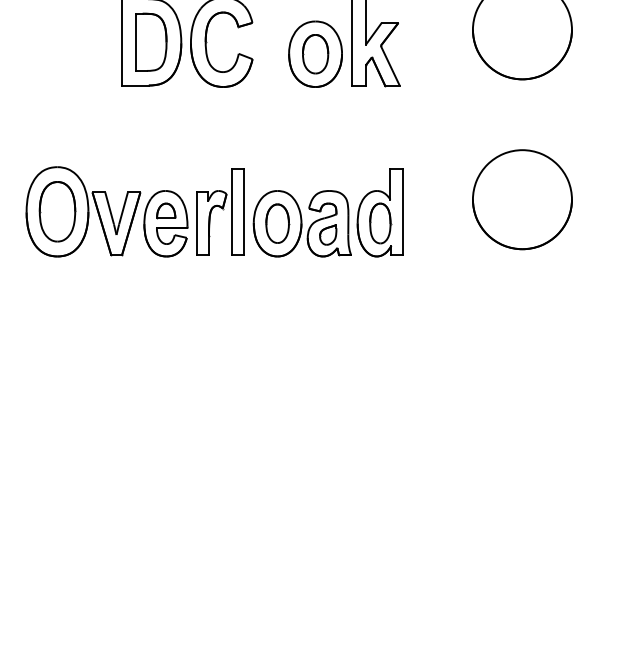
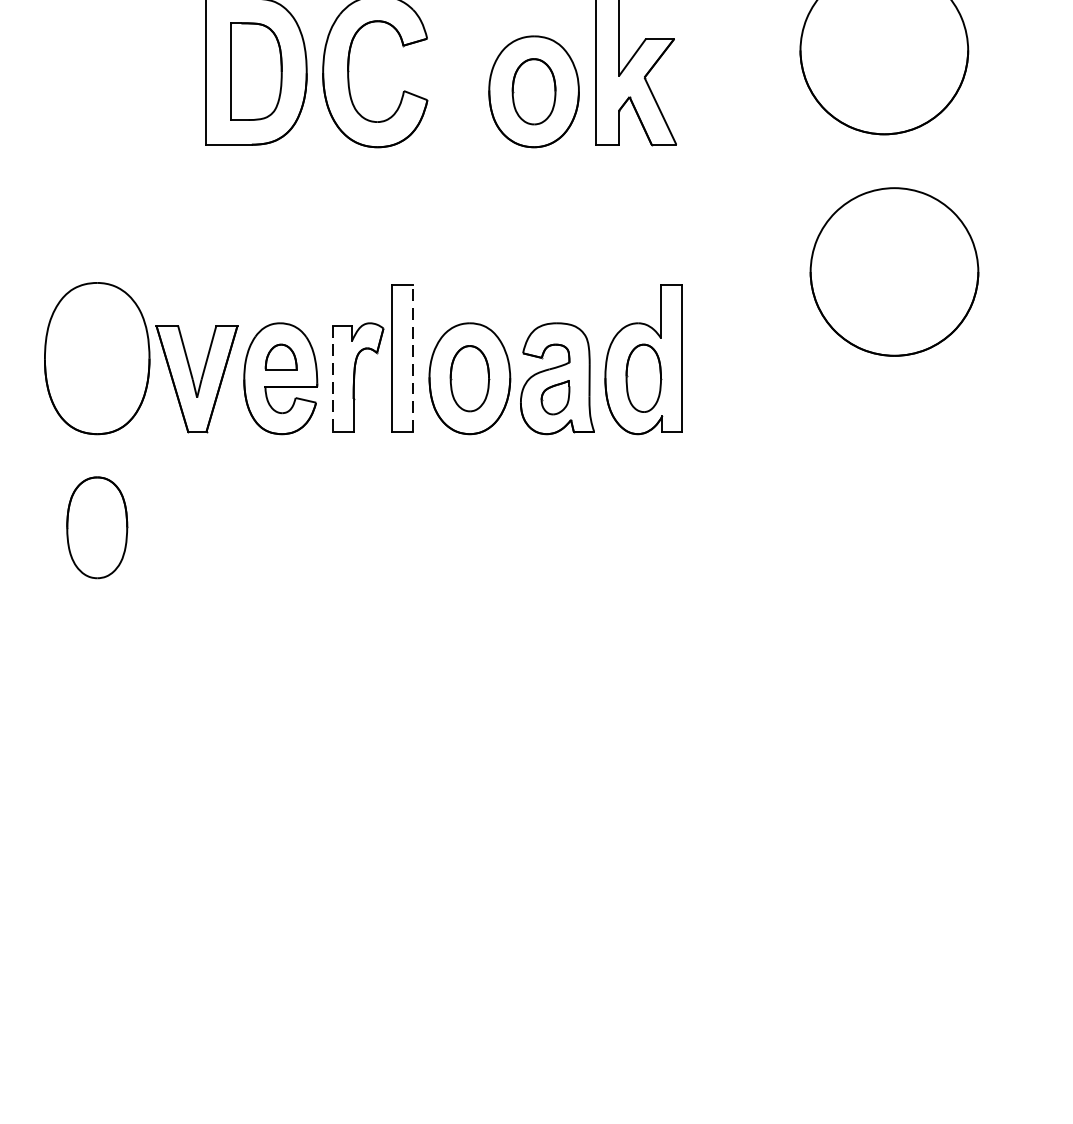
part: (522, 199) -> (894, 271), moved
part: (57, 211) -> (97, 527), moved
line: (244, 211) -> (413, 358), solid -> dashed
line: (196, 224) -> (332, 380), solid -> dashed

